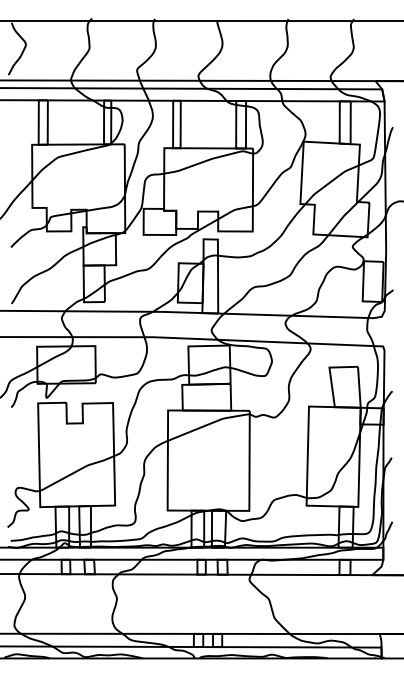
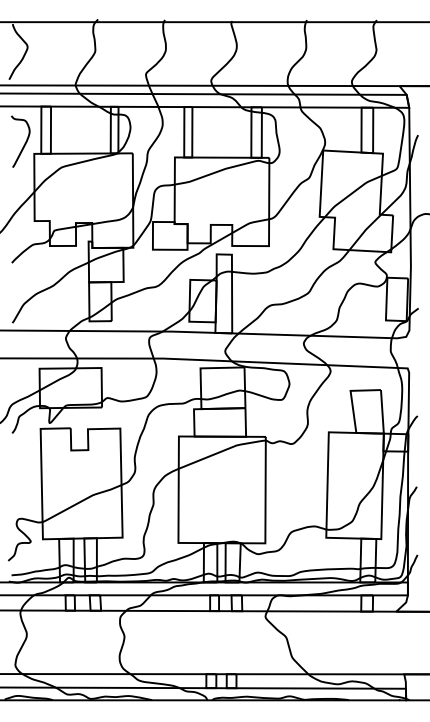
curve: (22, 135) -> (24, 143), added

